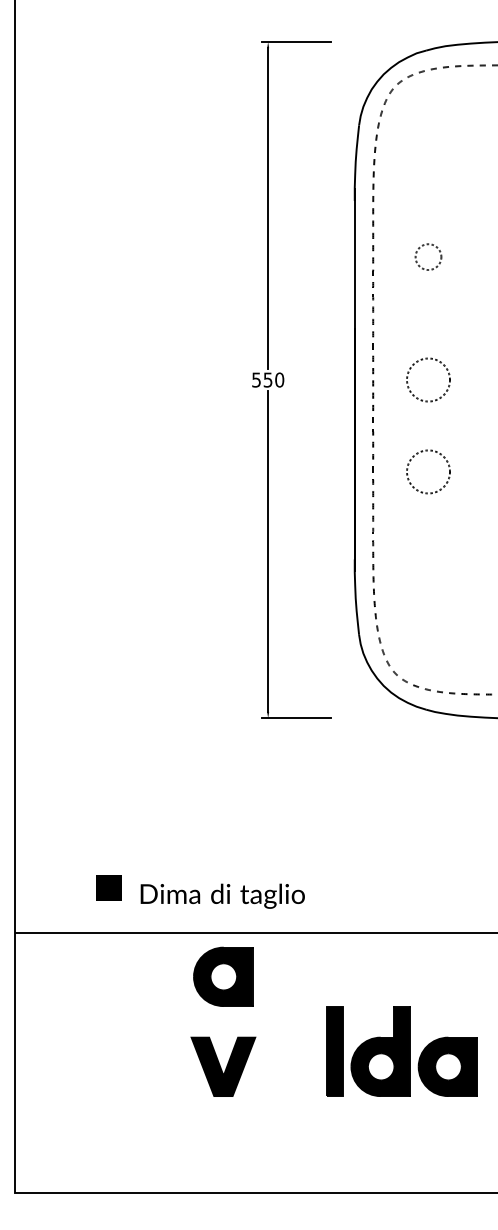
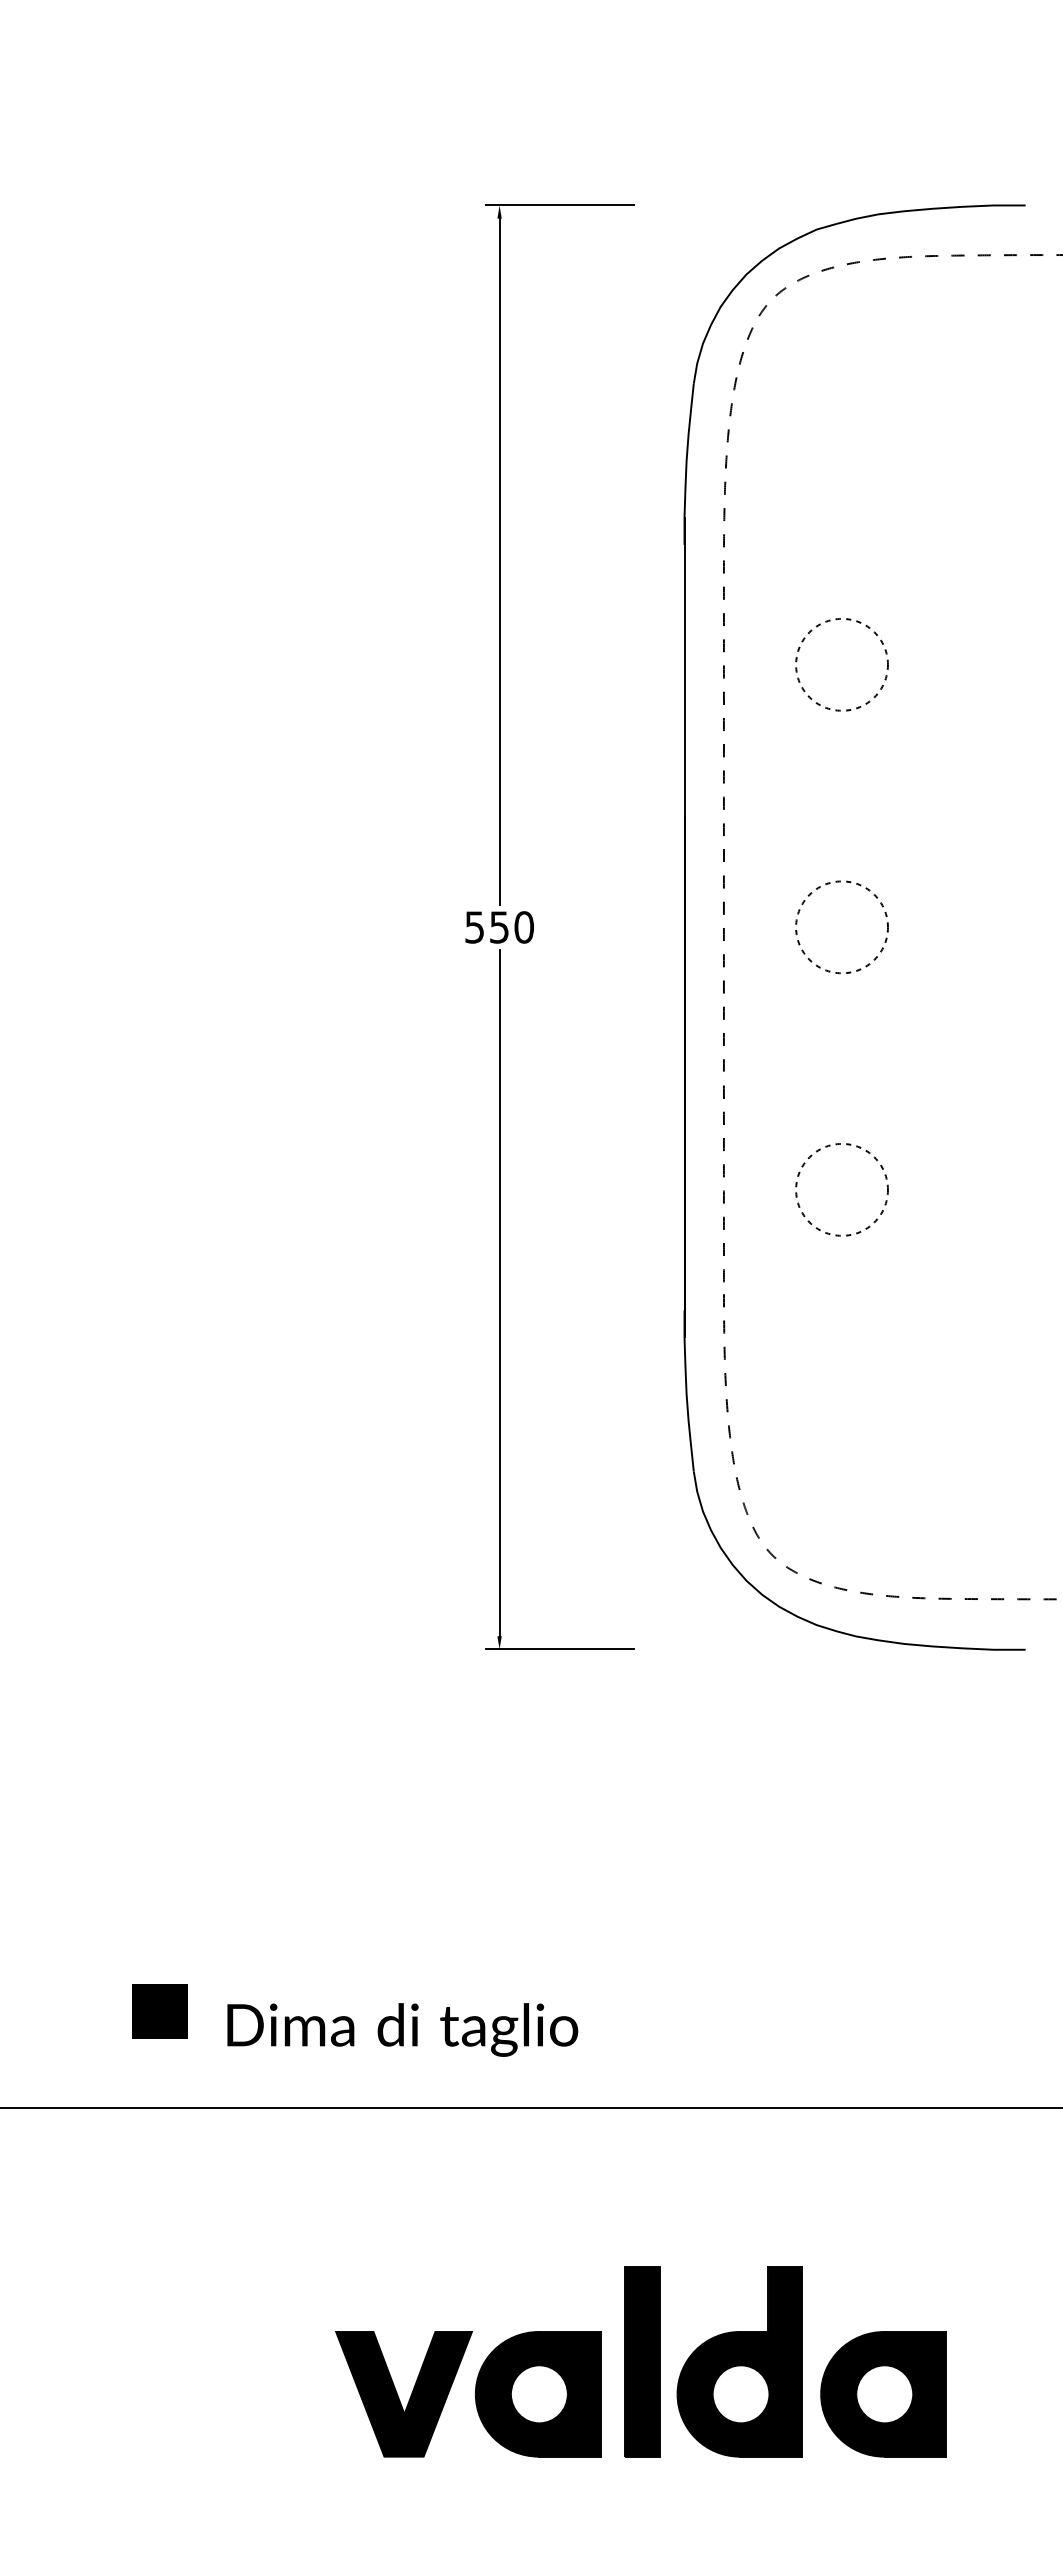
circle: (428, 256) -> (842, 663), size x1.67
circle: (428, 471) -> (842, 1188), moved
part: (223, 976) -> (538, 2393), moved

